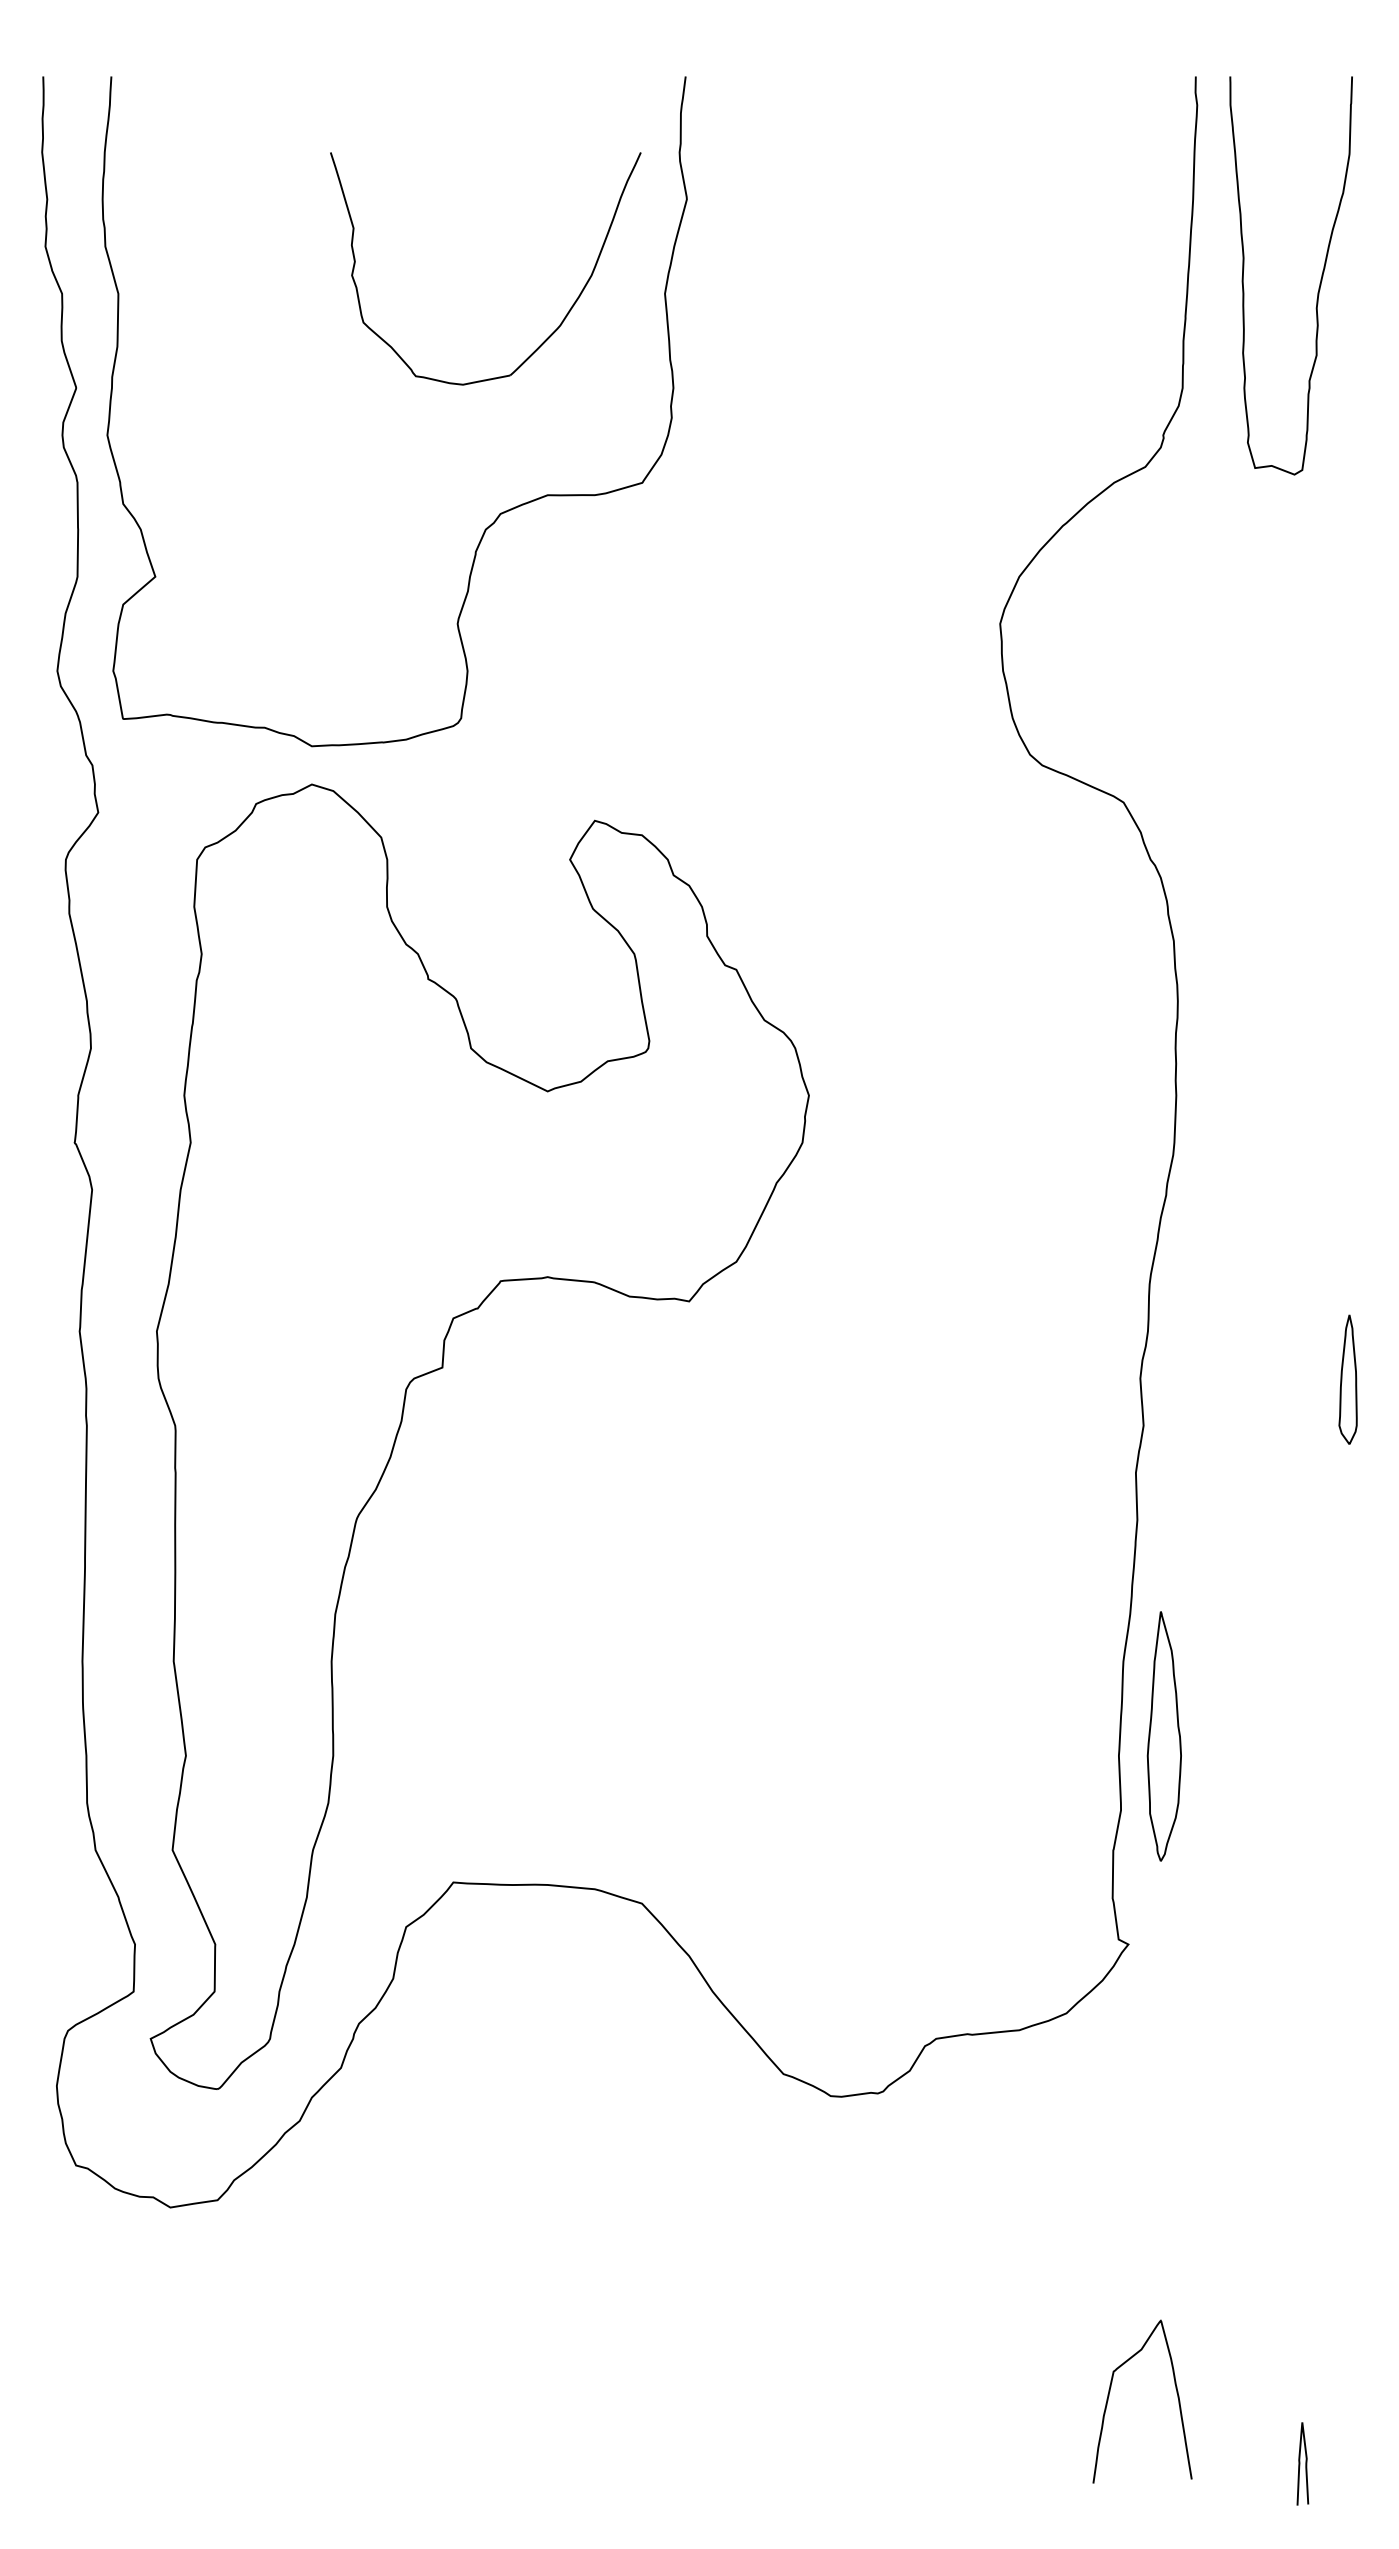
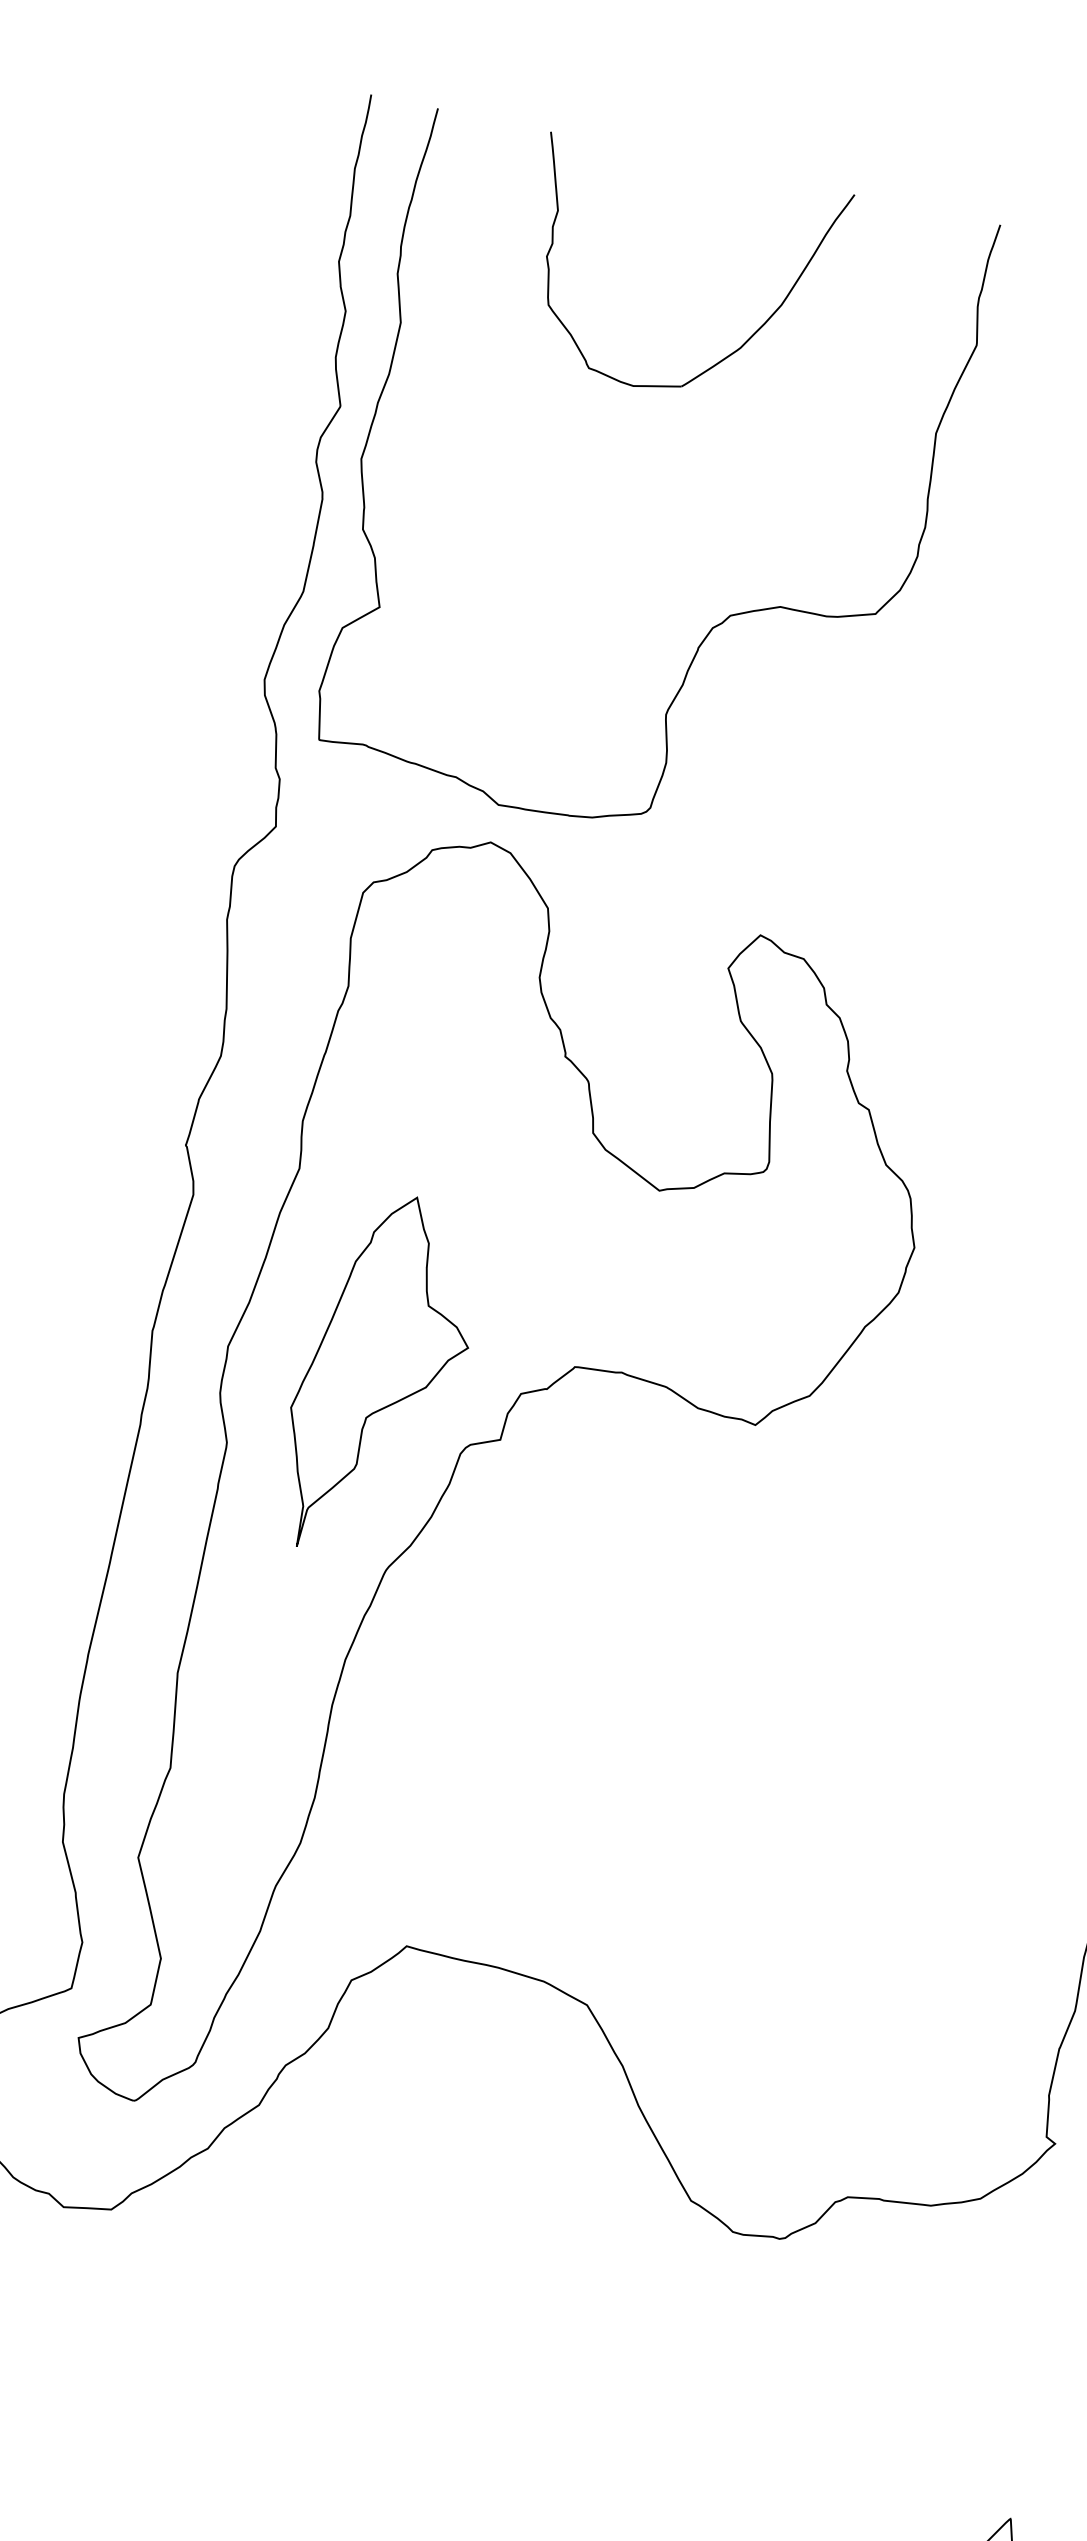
part: (551, 333) -> (730, 353), moved
part: (311, 1329) -> (379, 1375), added

